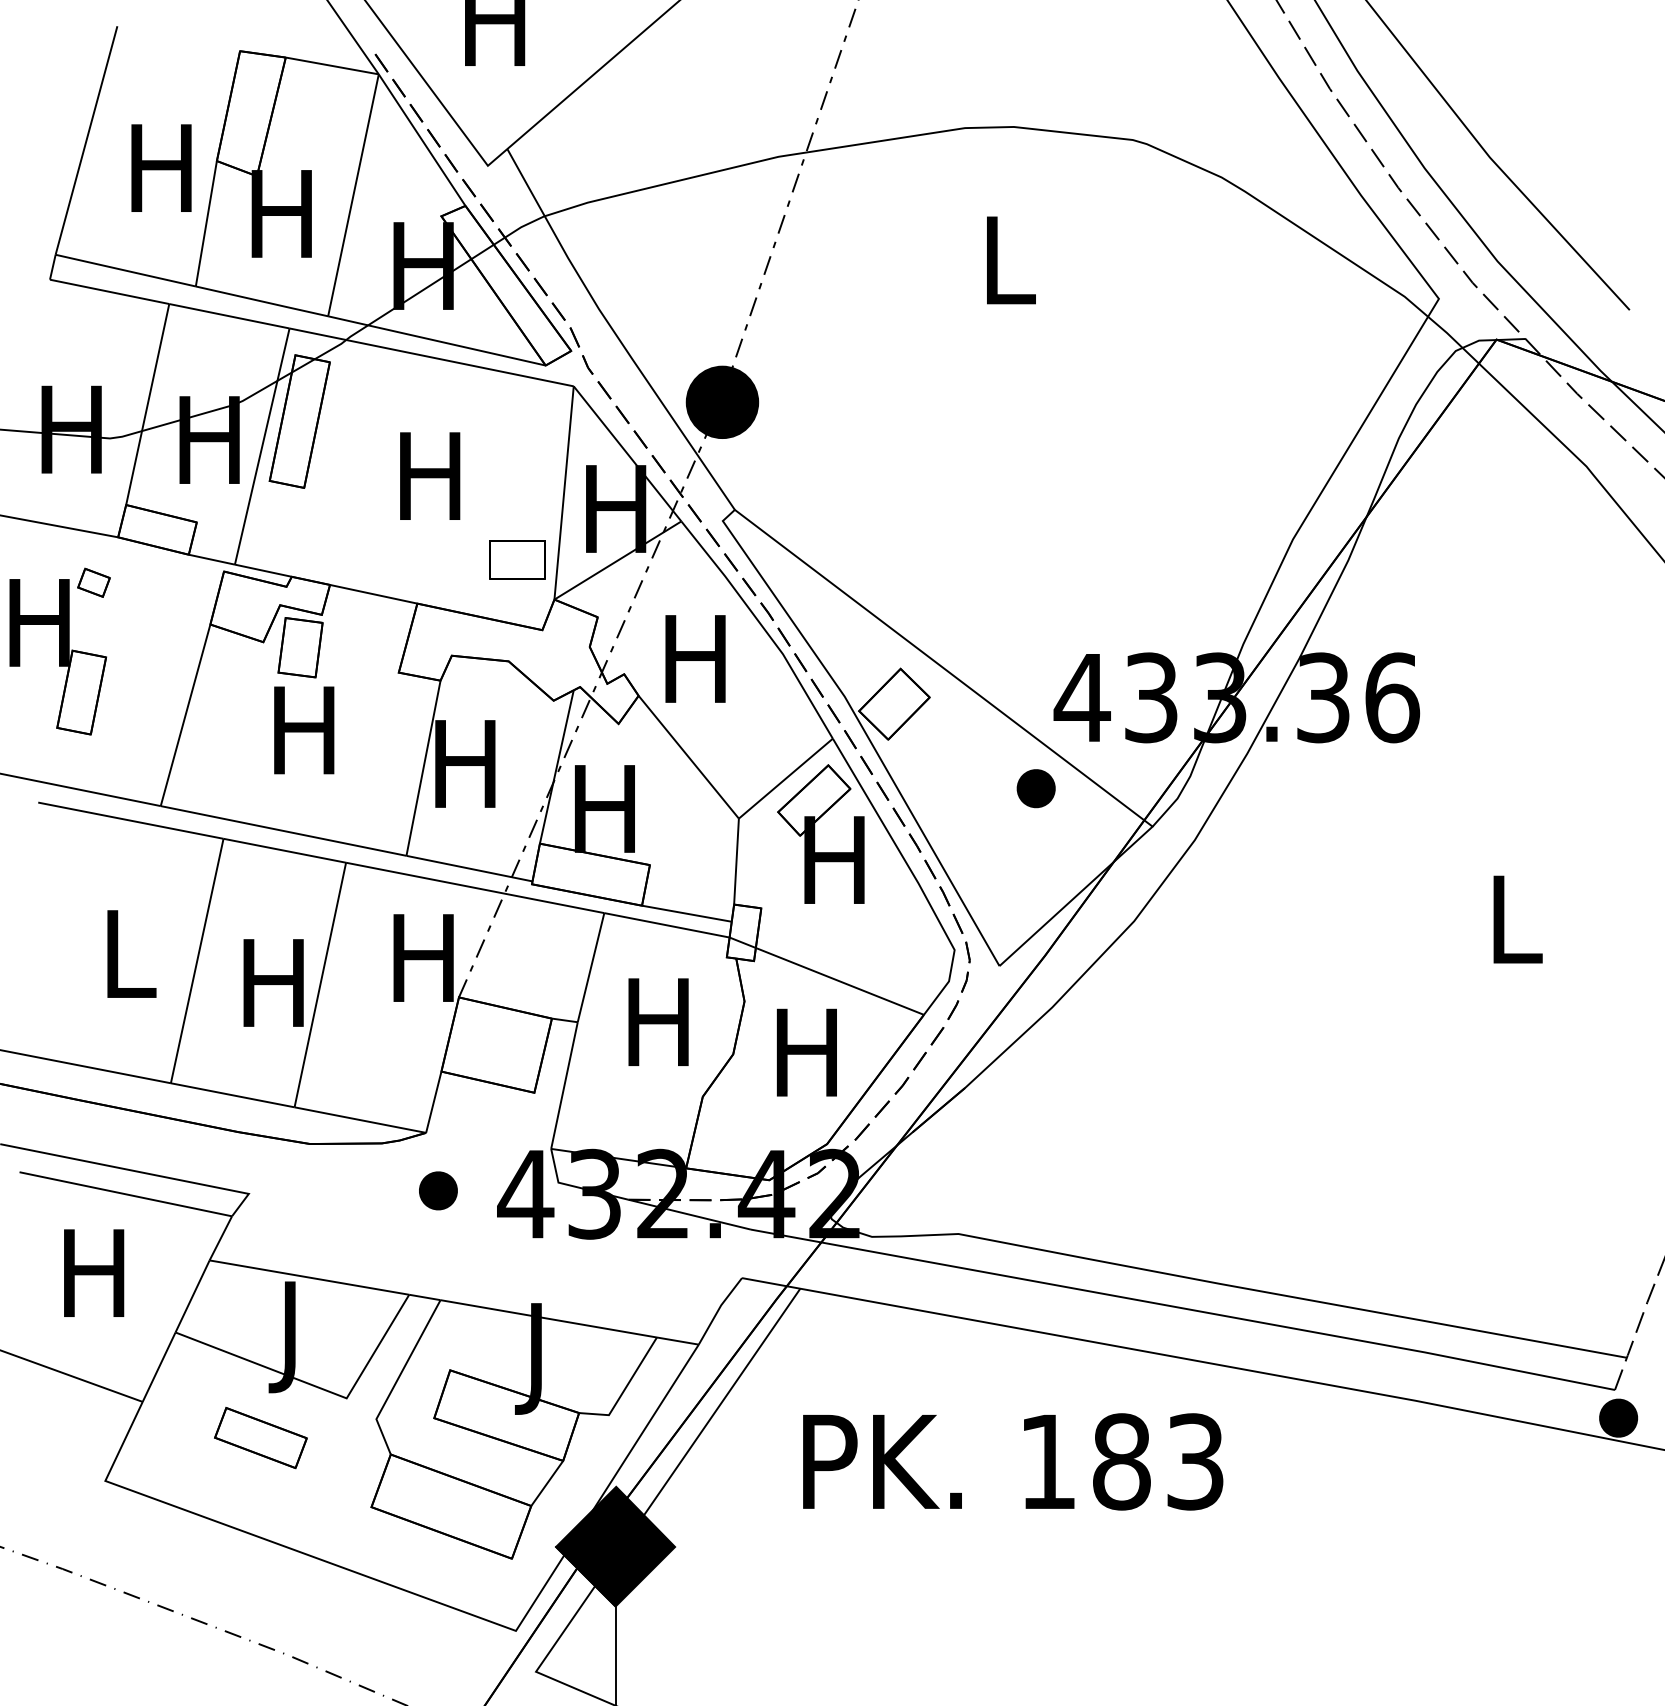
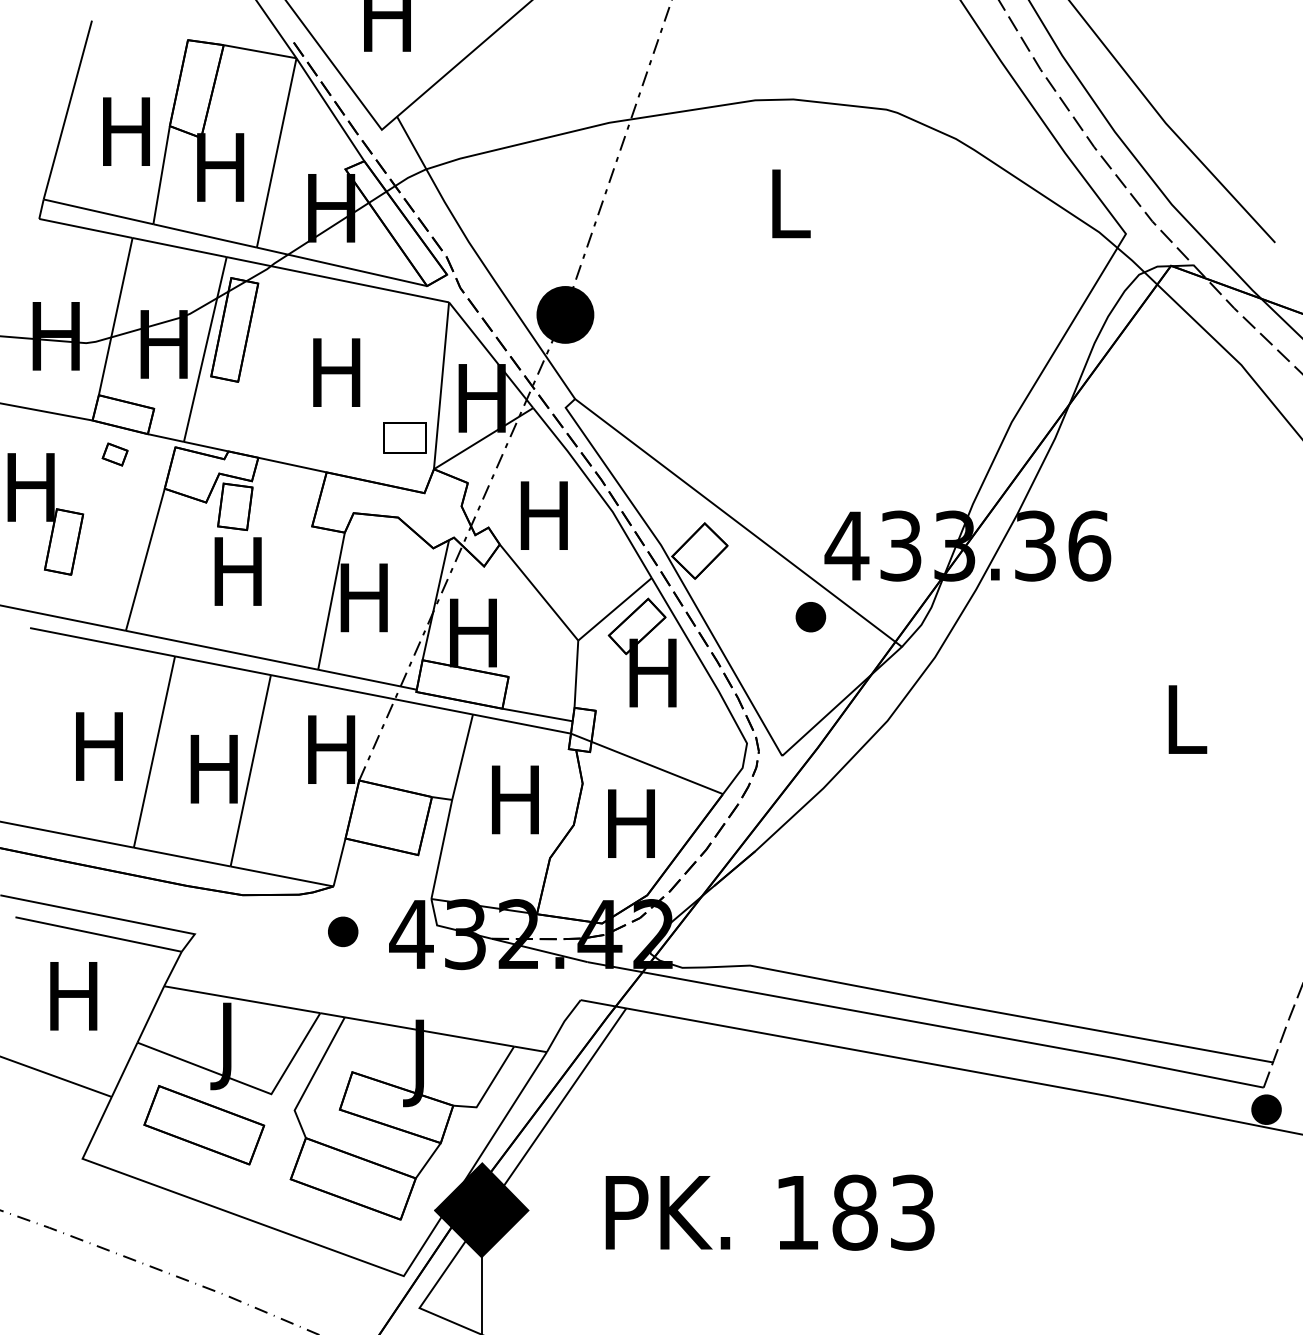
part: (93, 582) -> (114, 454), moved
text: (126, 953) -> (99, 746), L -> H
part: (260, 1437) -> (203, 1124), size x1.67
text: (1013, 1461) -> (770, 1212), moved

